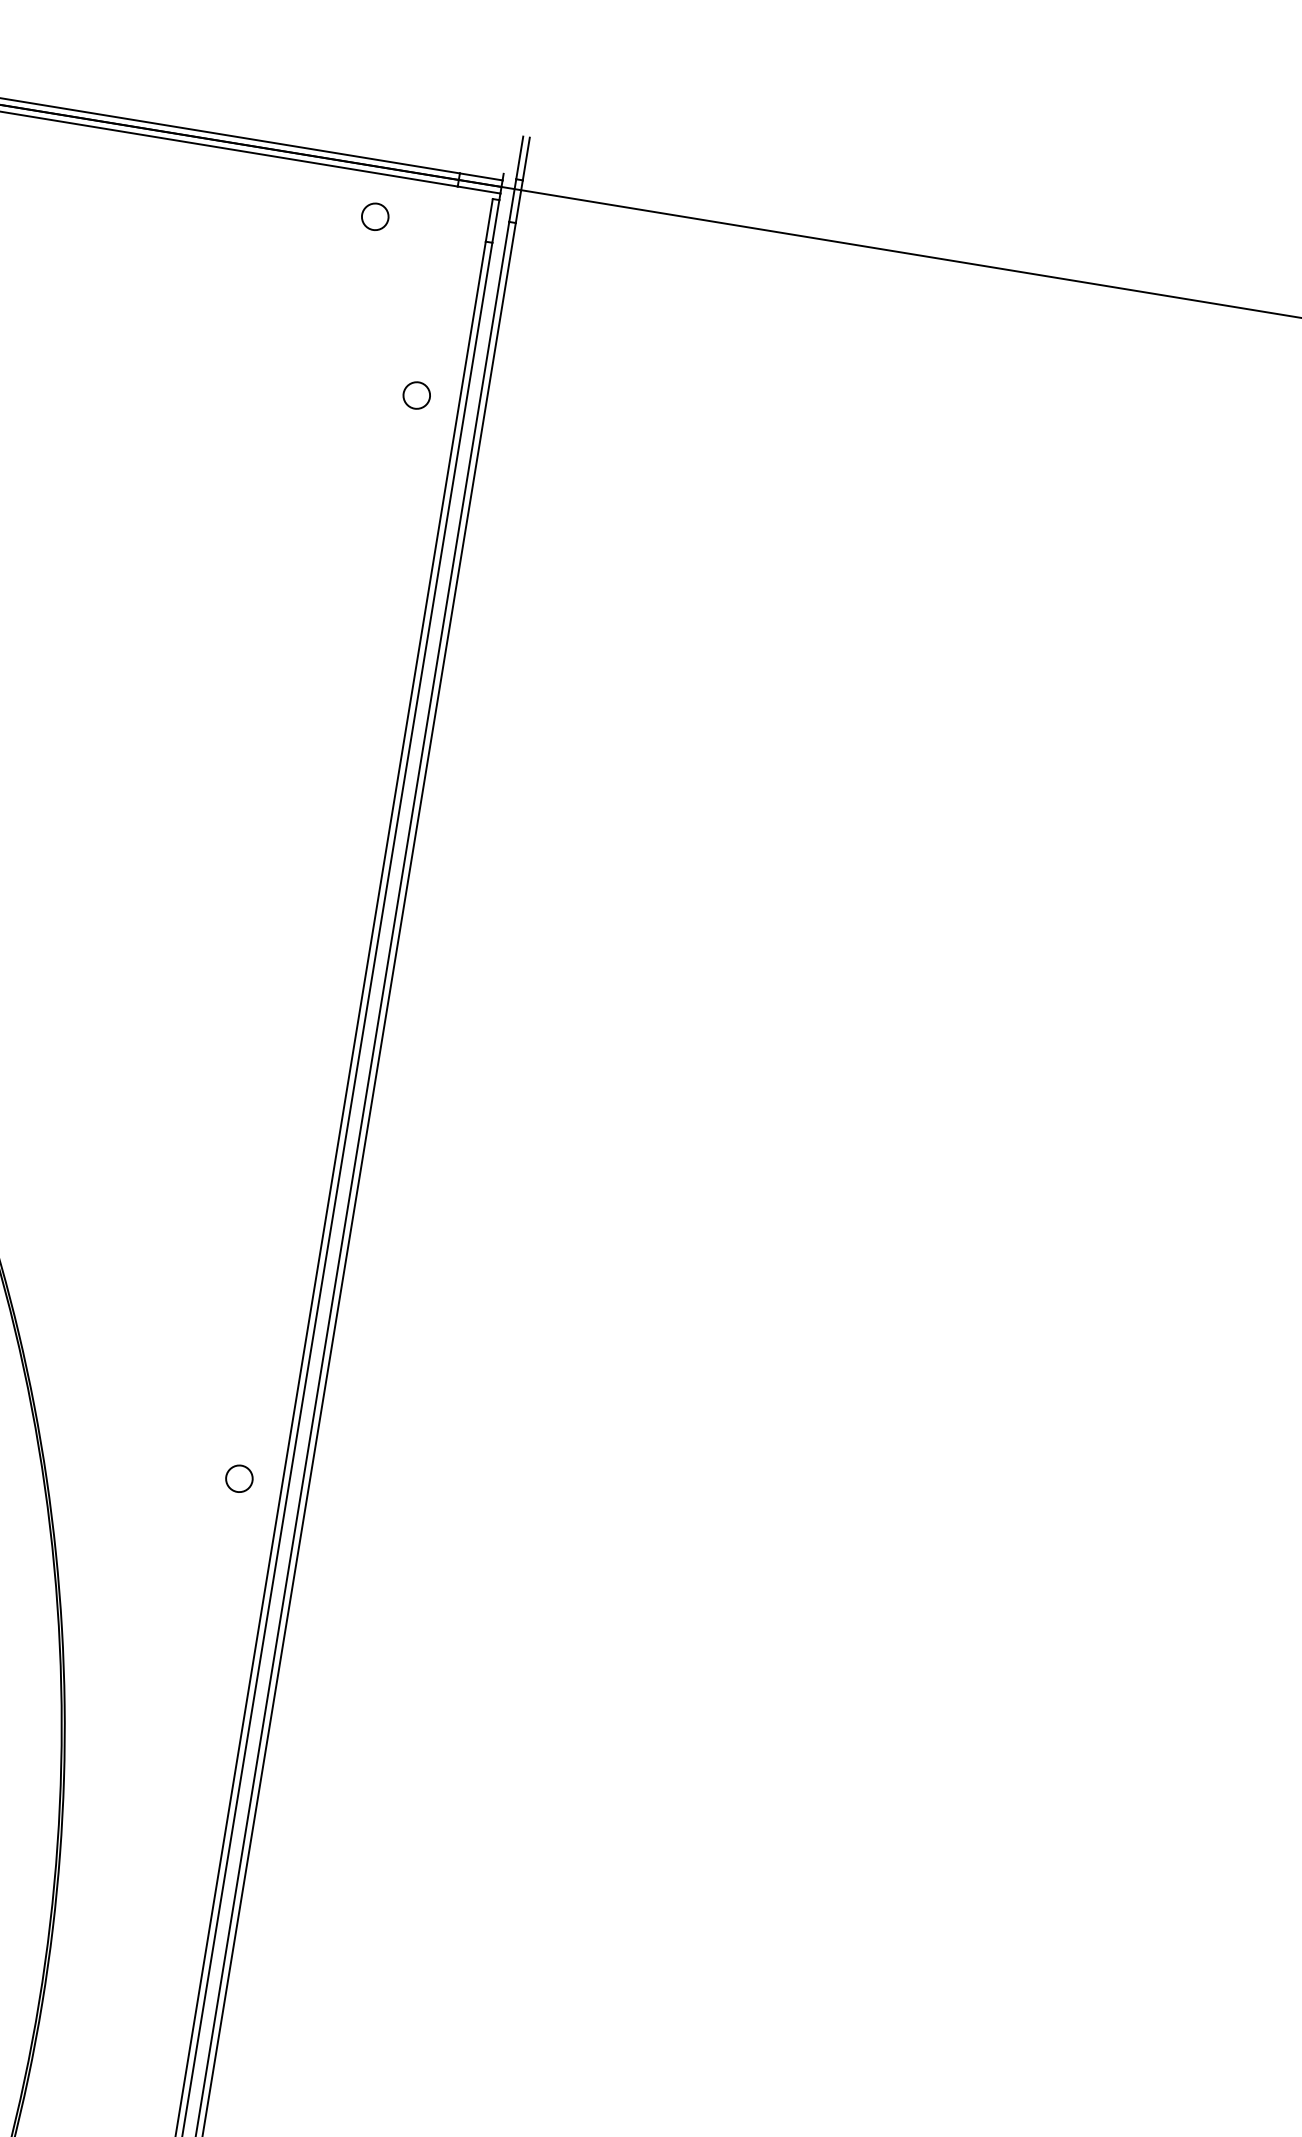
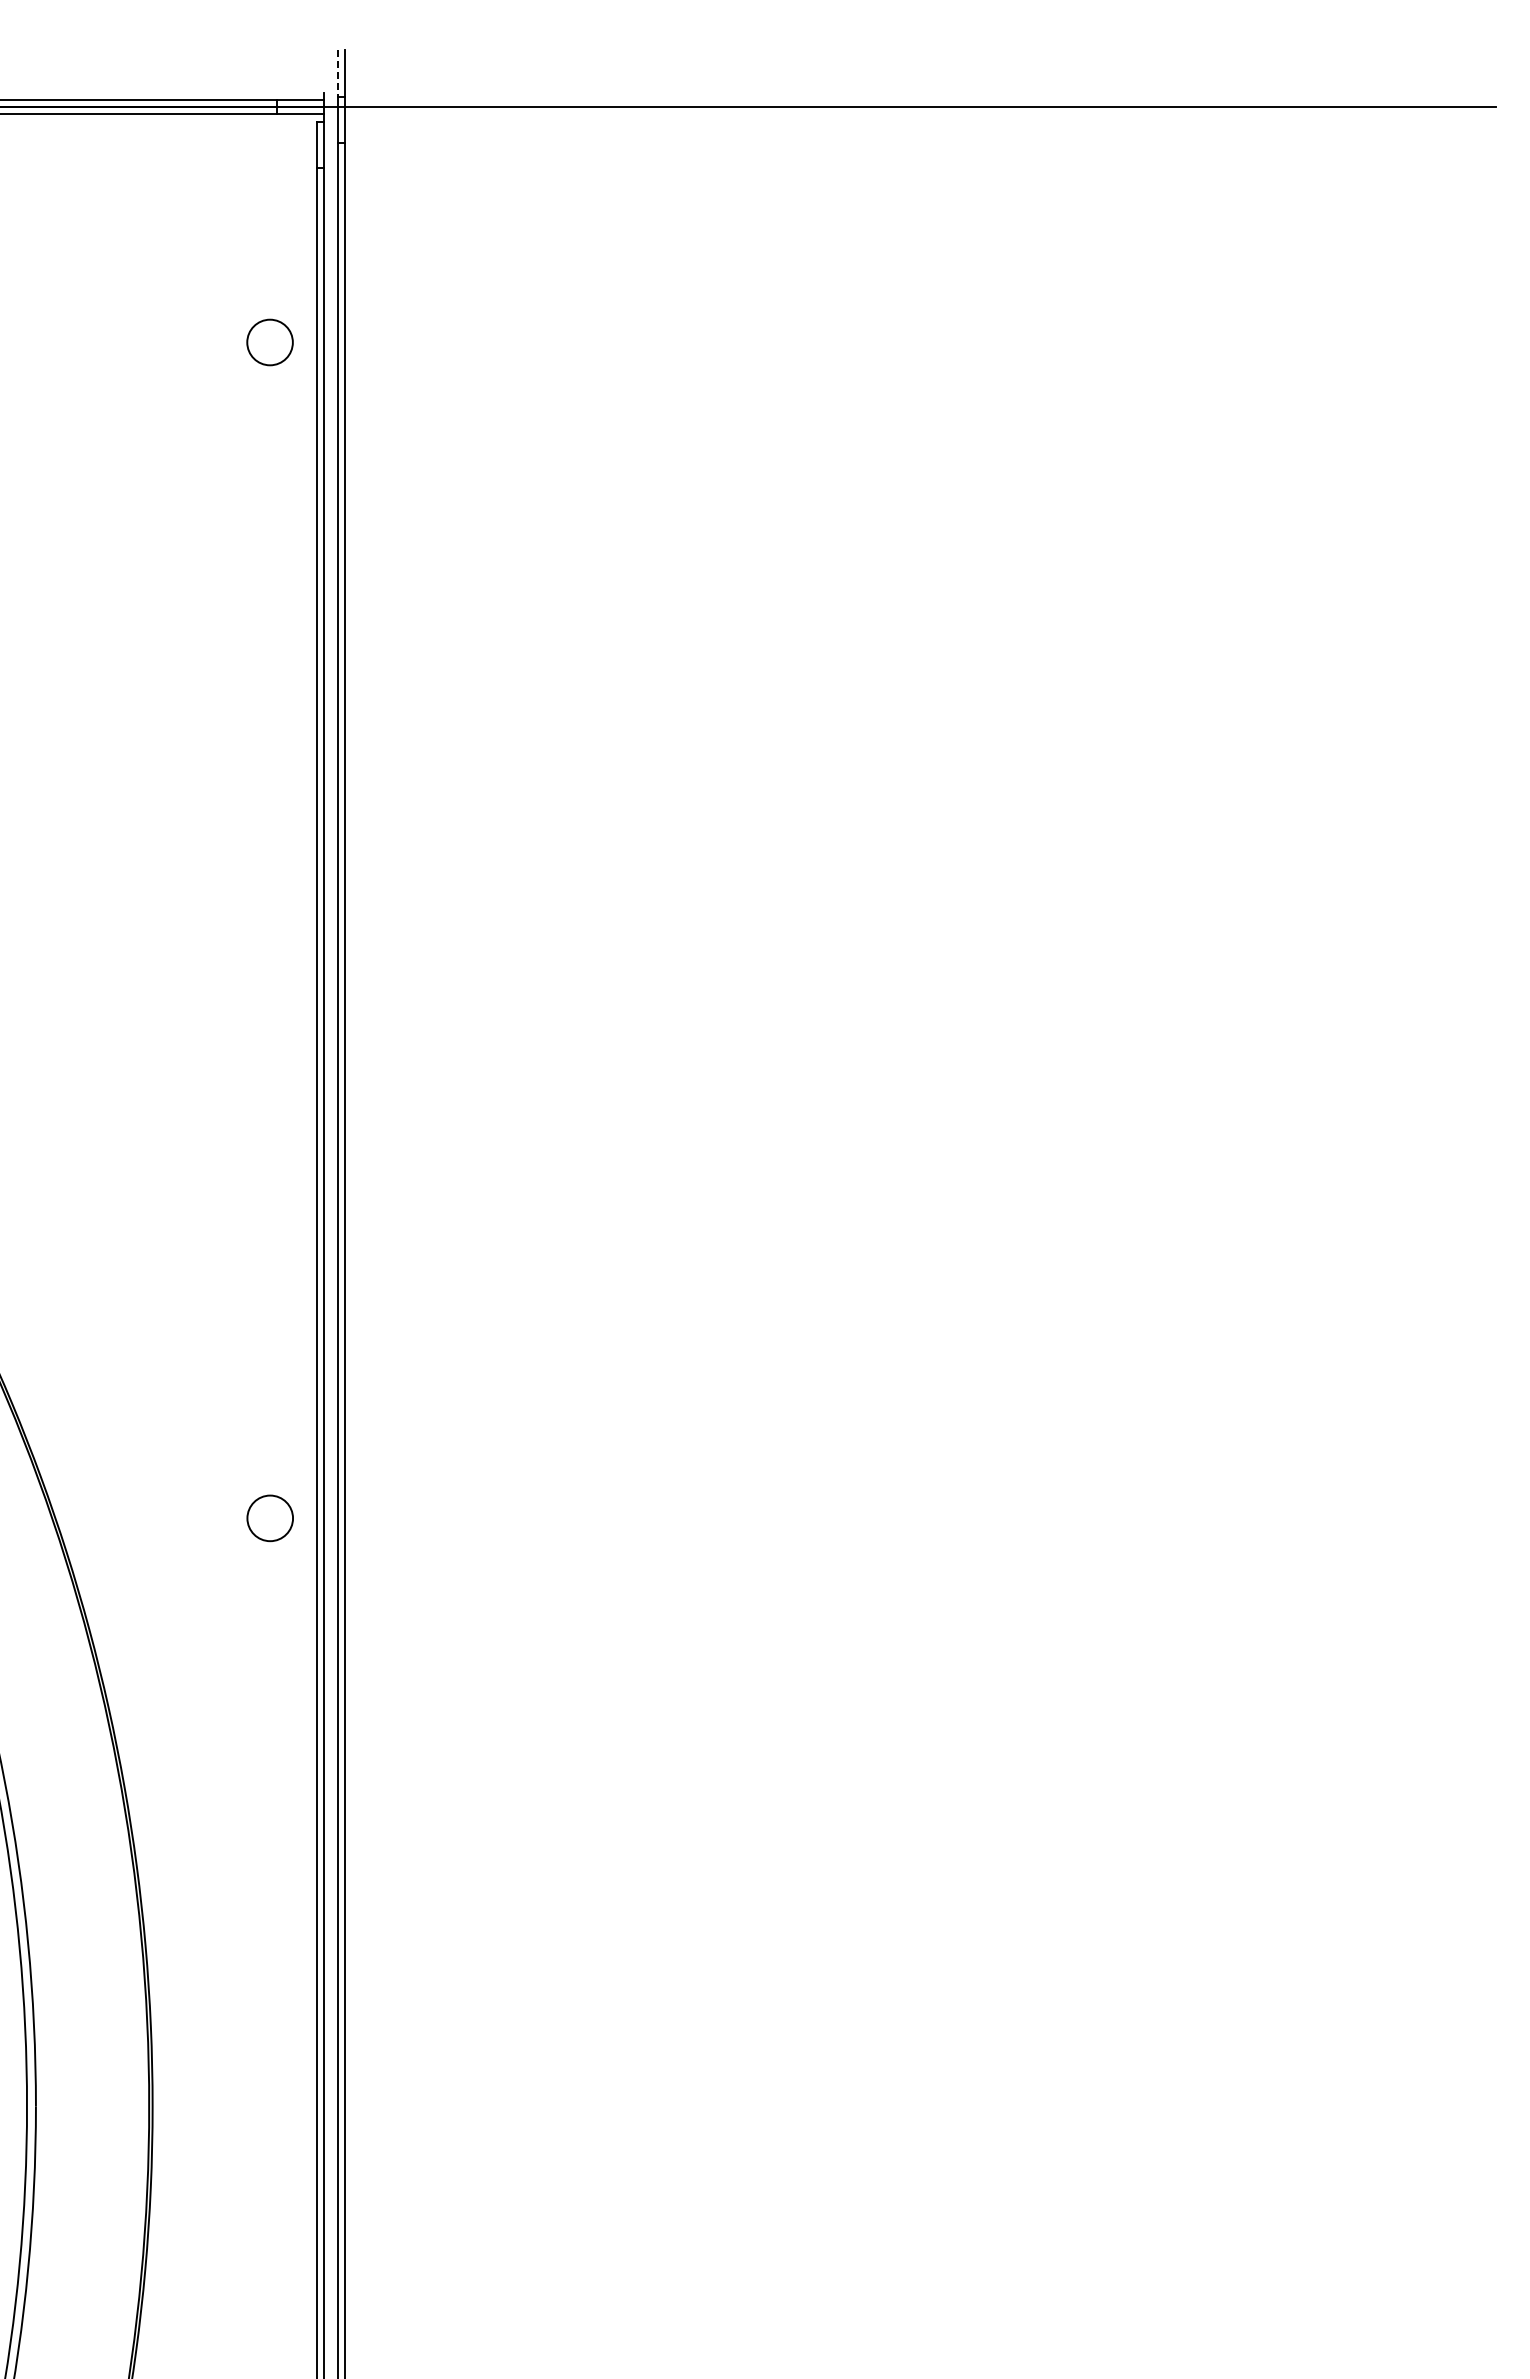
line: (519, 157) -> (337, 73), solid -> dashed
circle: (375, 216) -> (195, 160), removed
circle: (417, 395) -> (270, 342), size x1.6
circle: (238, 1478) -> (269, 1518), size x1.6

